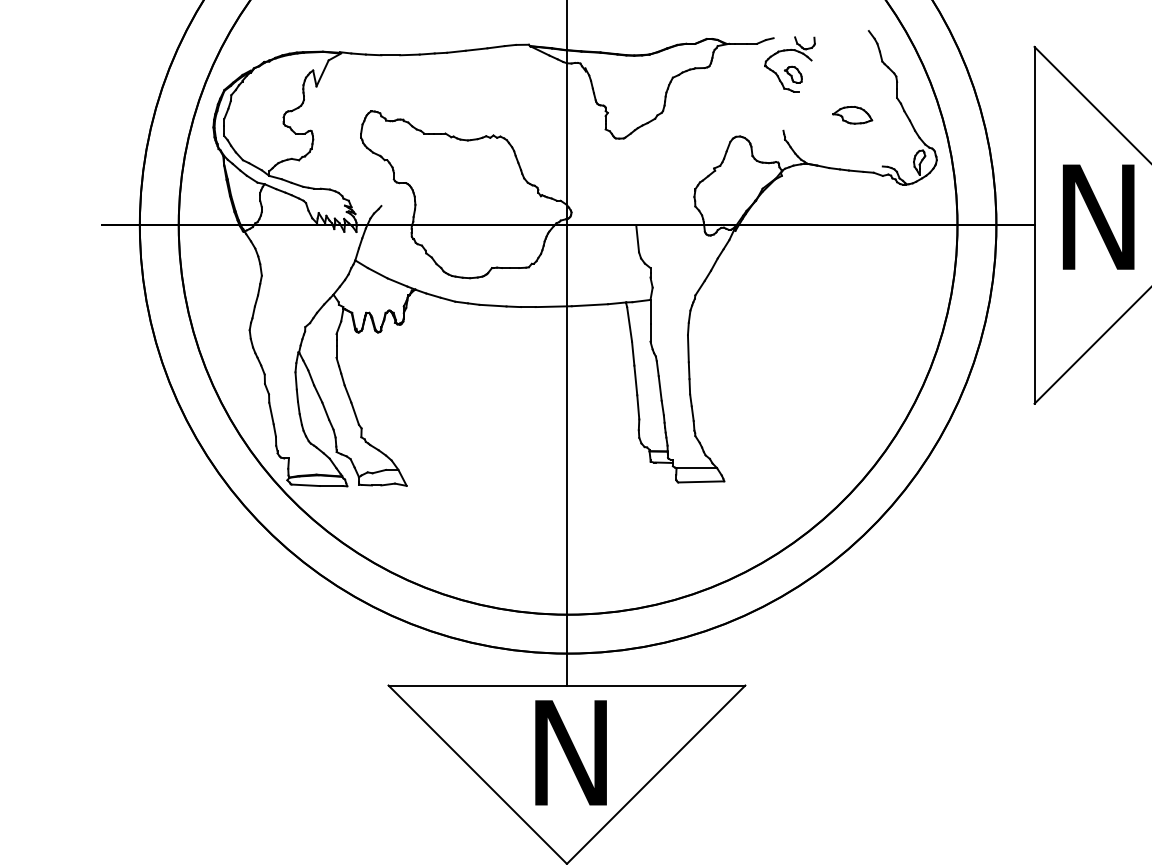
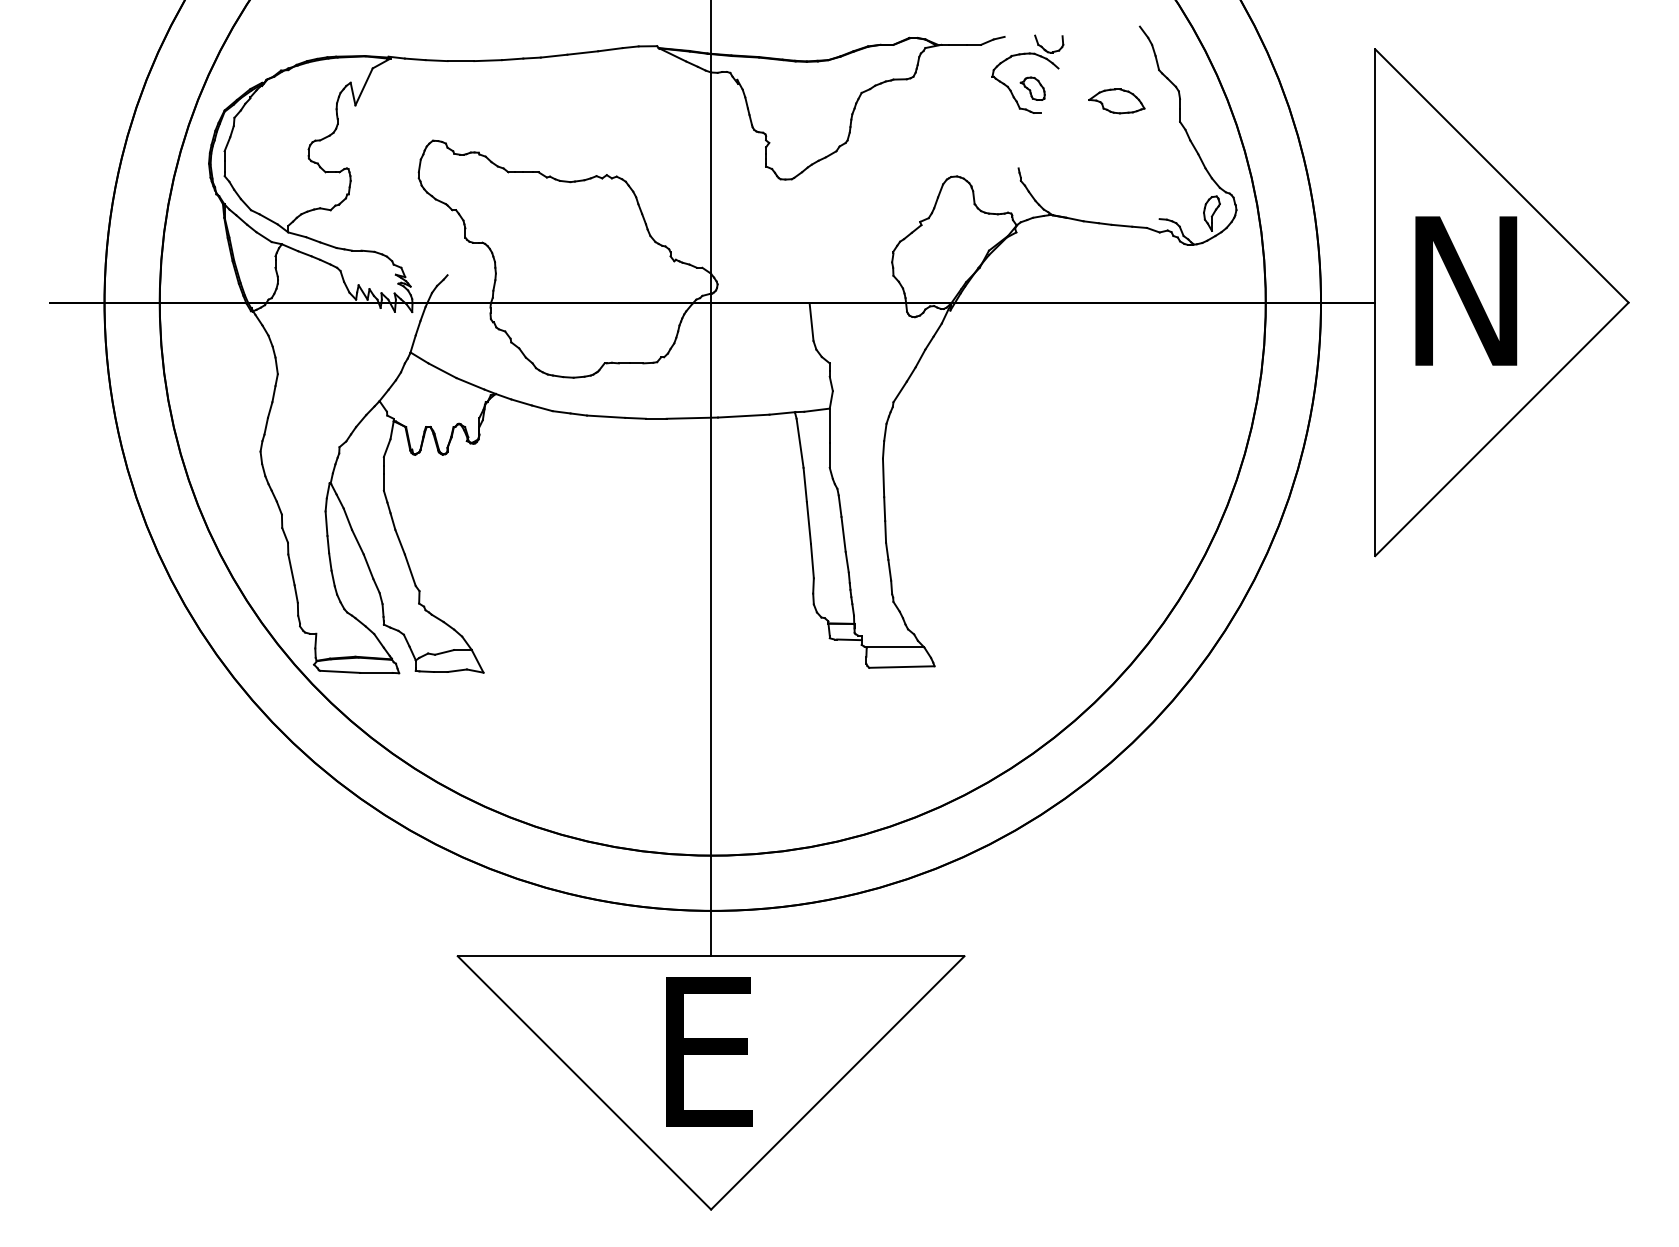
part: (852, 115) -> (1116, 101), moved
text: (570, 752) -> (716, 1051), N -> E

